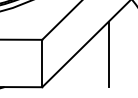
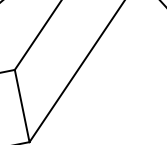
line: (108, 53) -> (120, 70), removed

